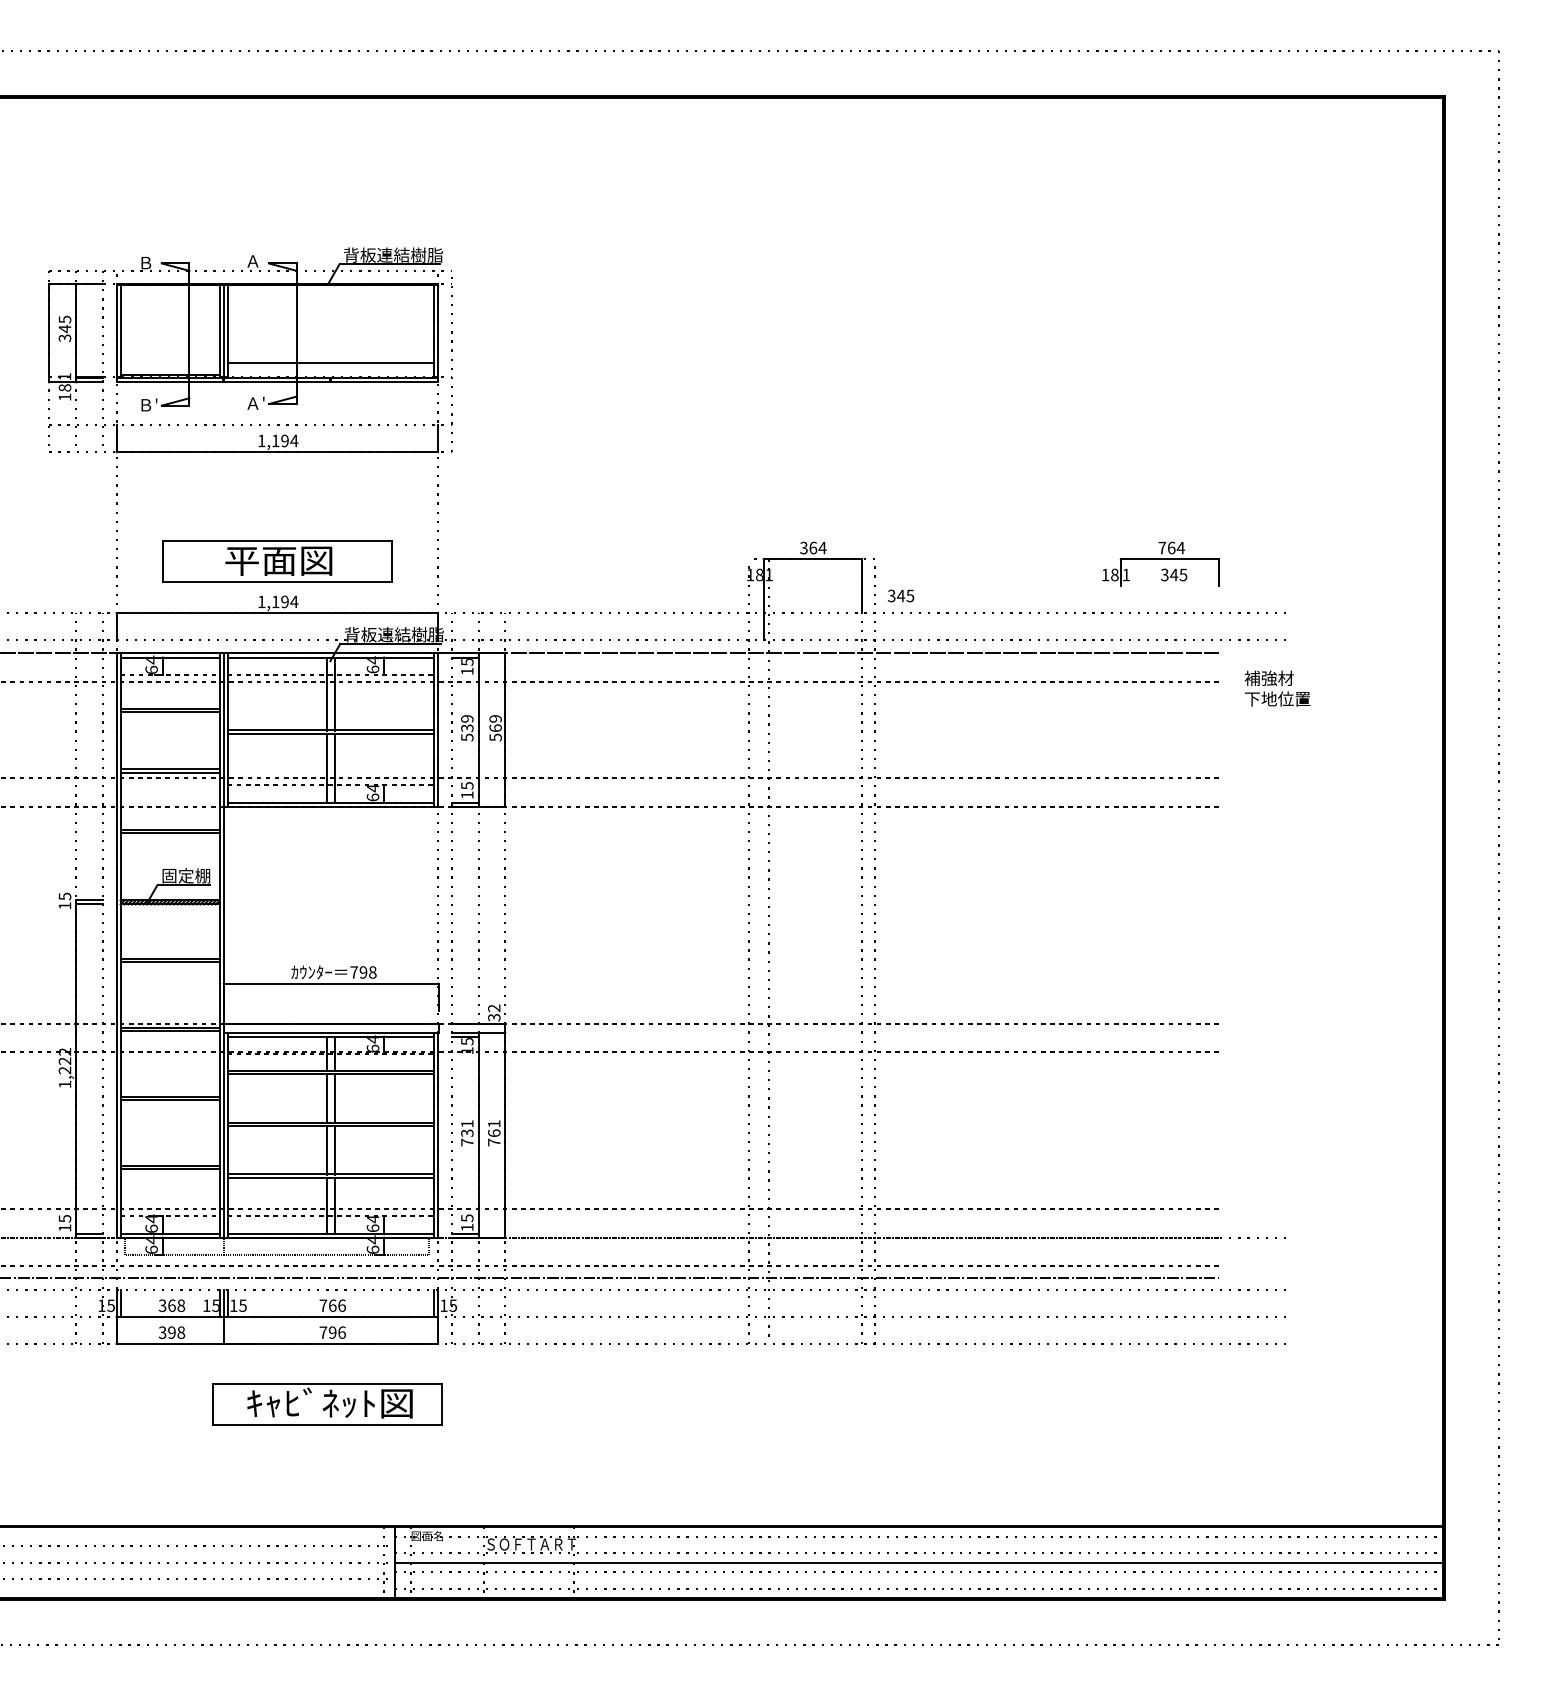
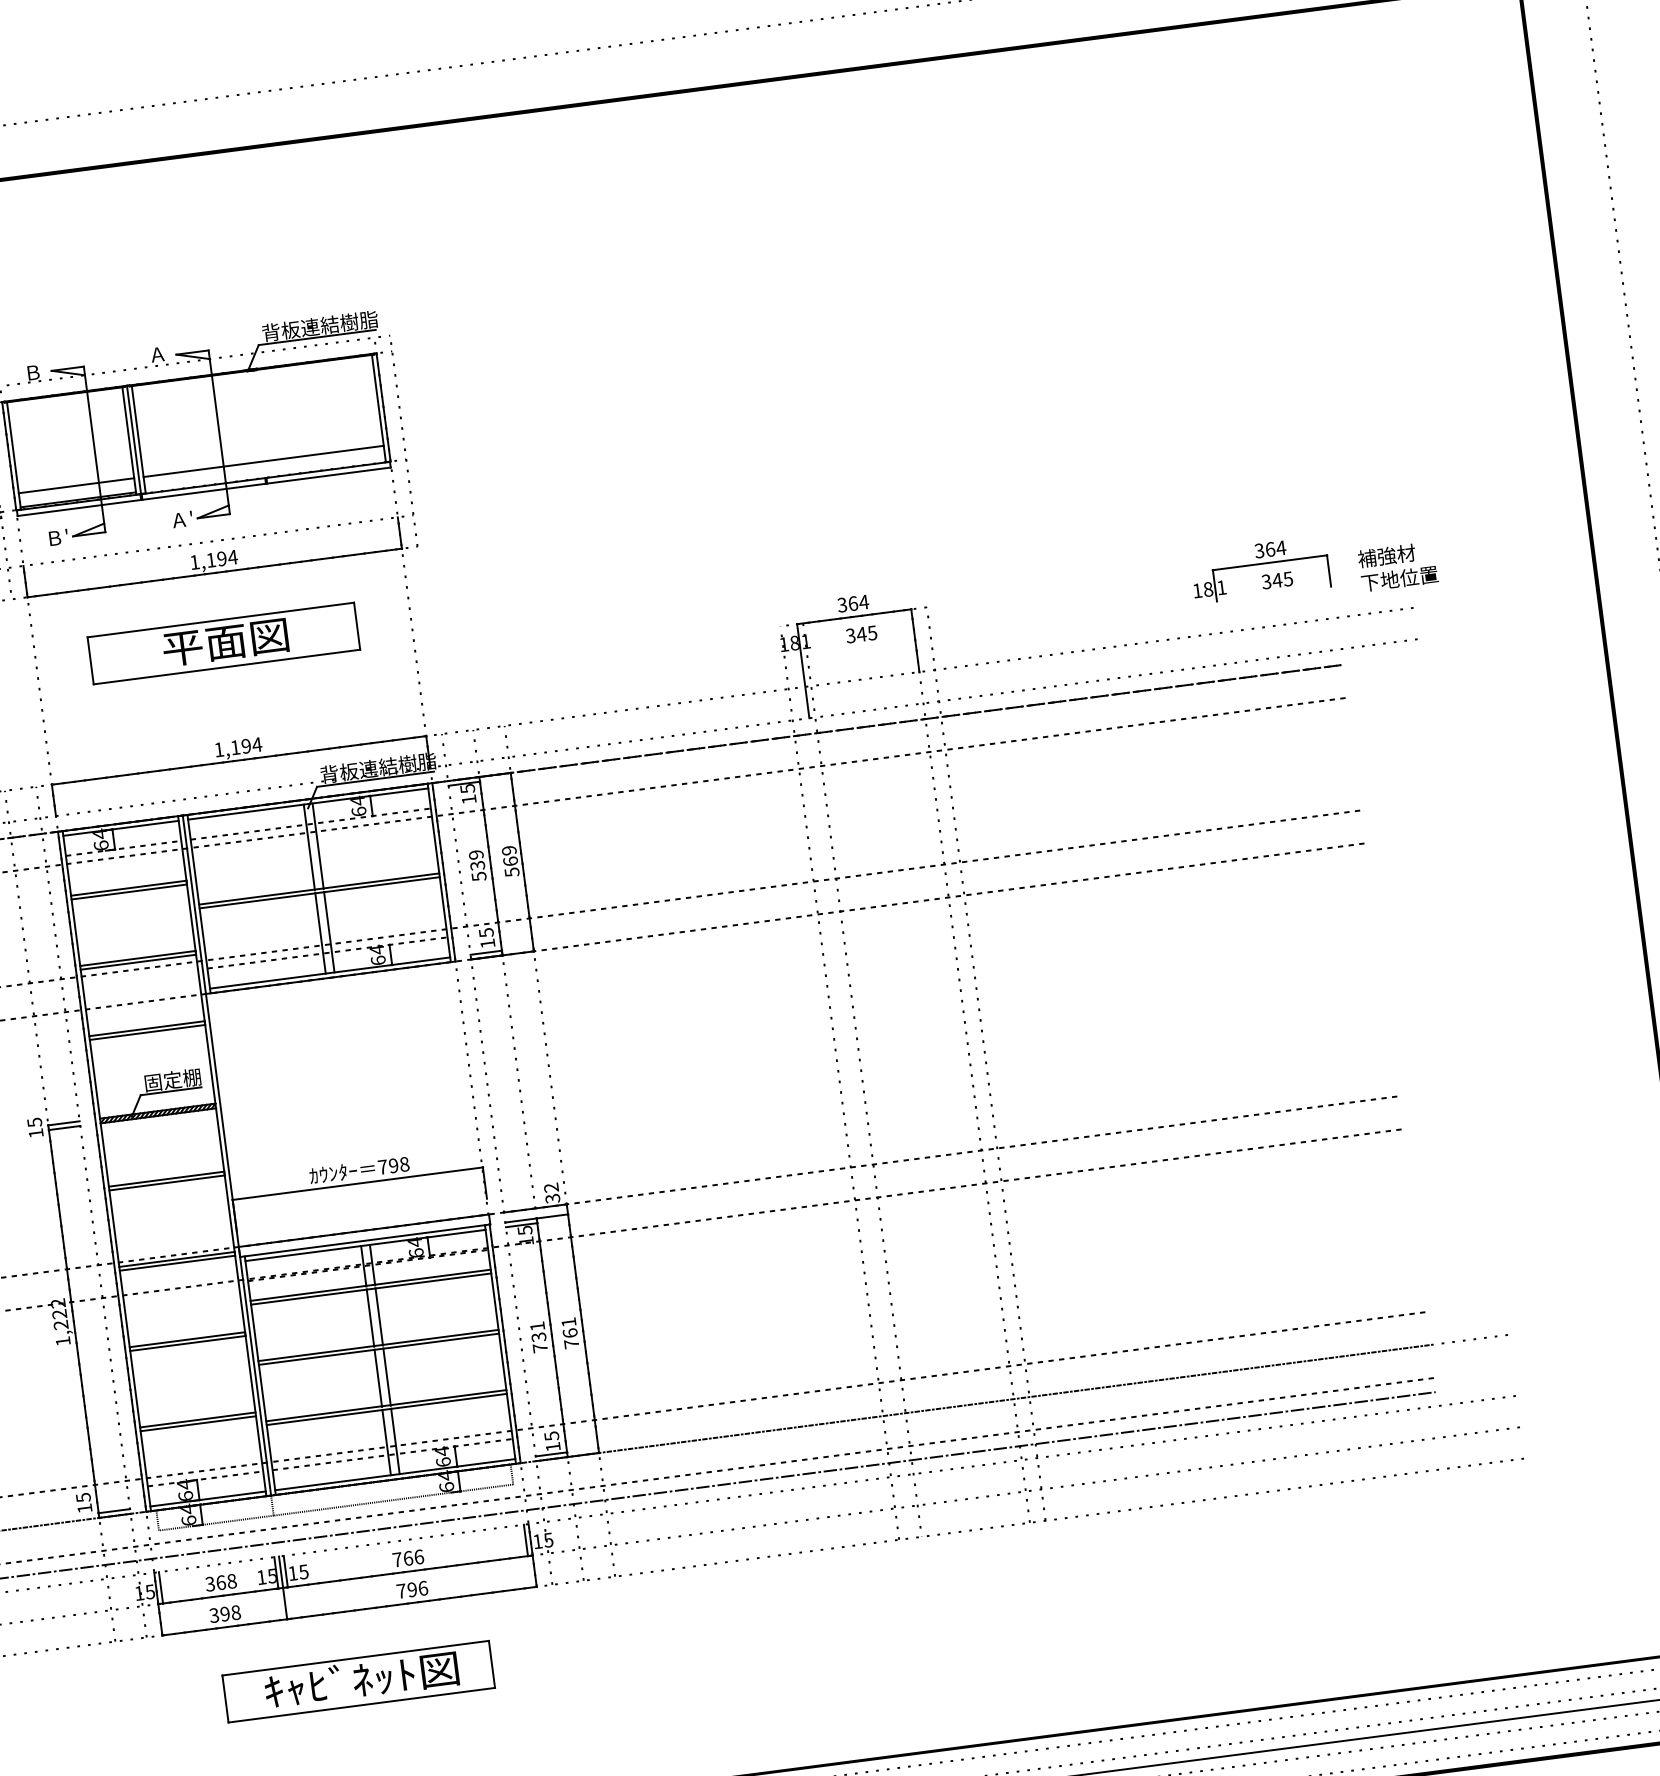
line: (169, 363) -> (75, 486), added
text: (1162, 547) -> (1259, 550), 764 -> 364
part: (277, 561) -> (224, 643), moved
text: (900, 595) -> (860, 633), moved
text: (1277, 688) -> (1397, 566), moved
part: (327, 1404) -> (358, 1681), moved

